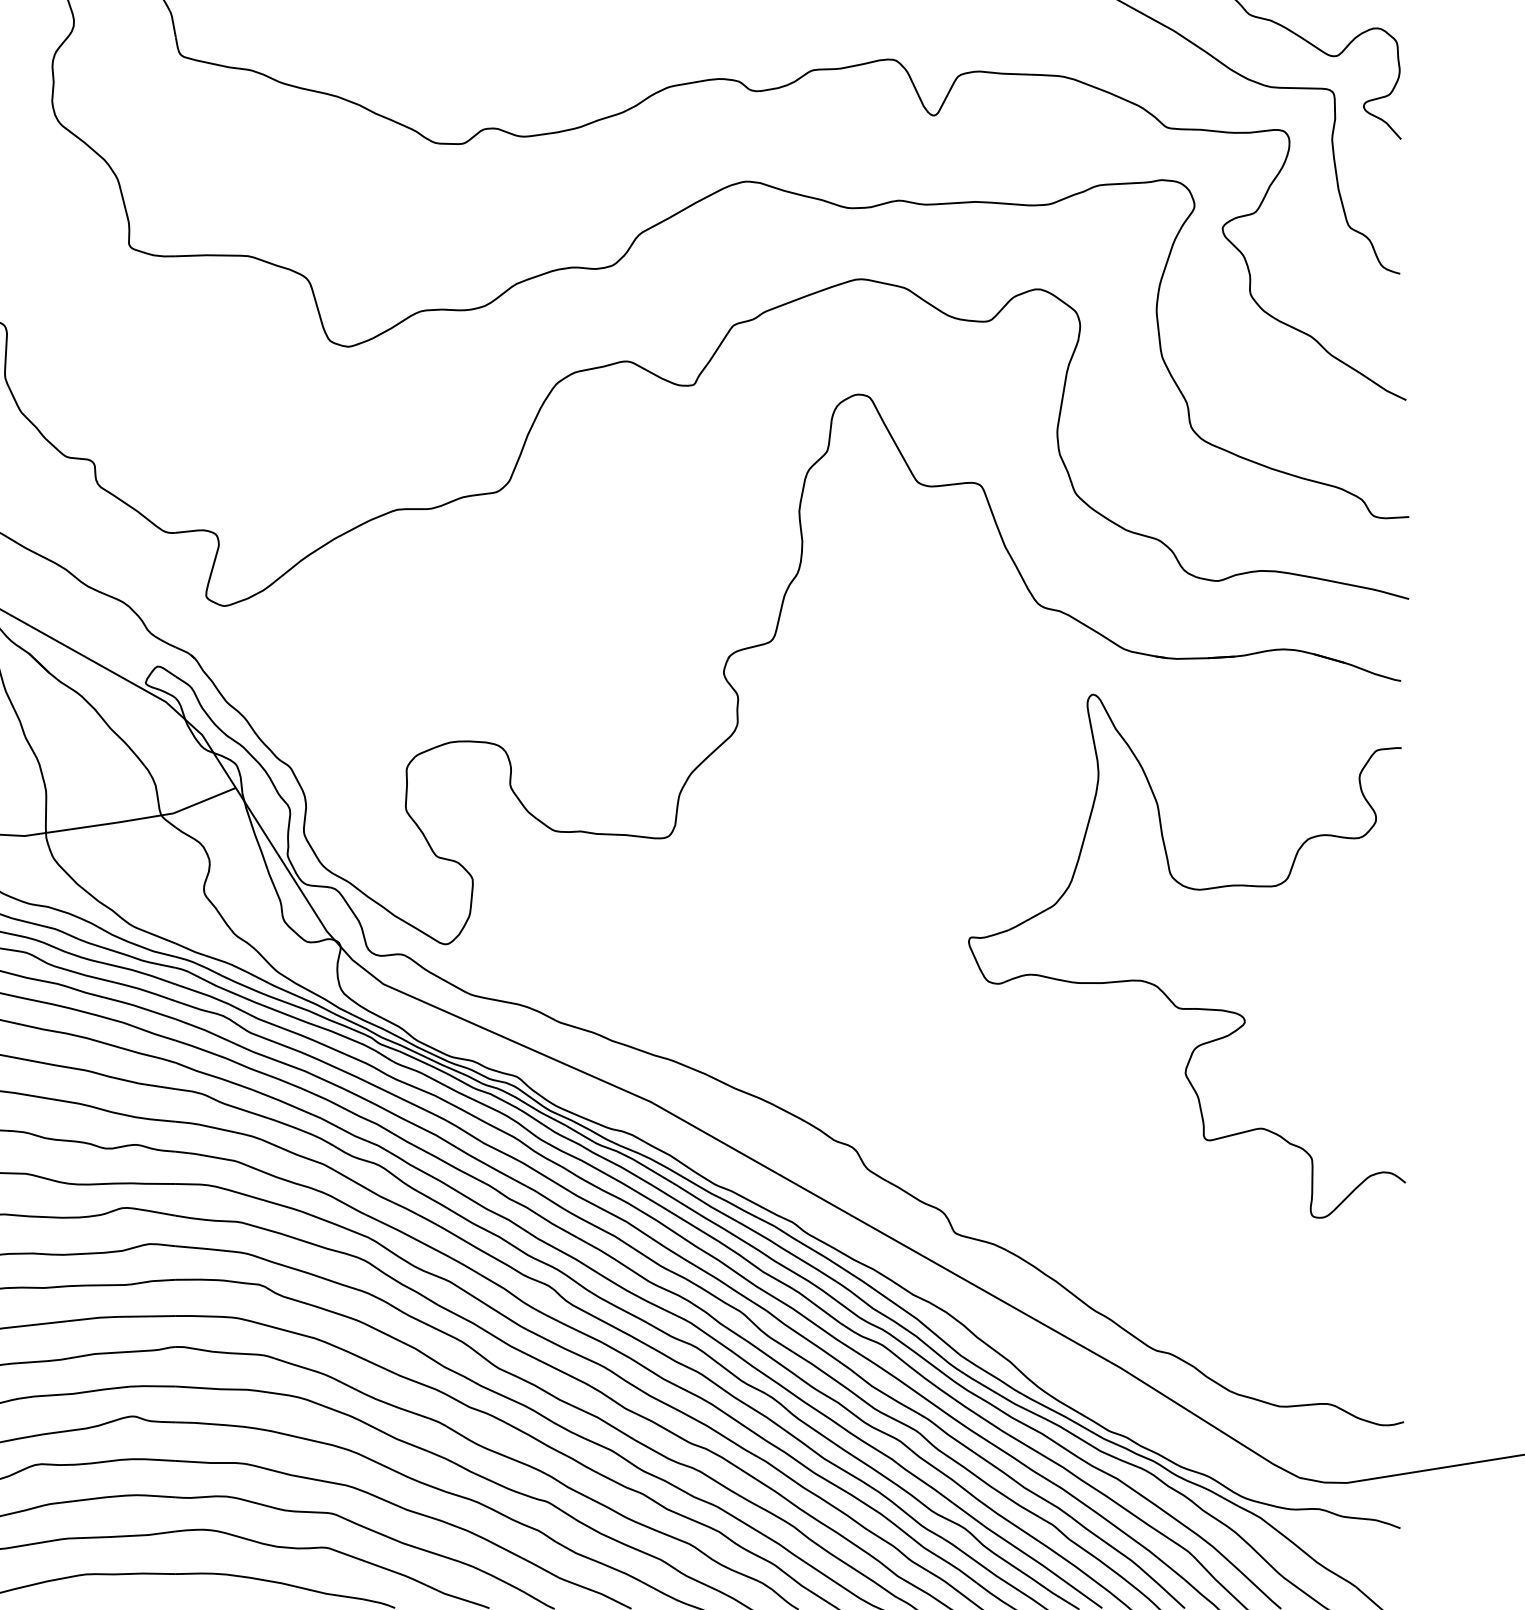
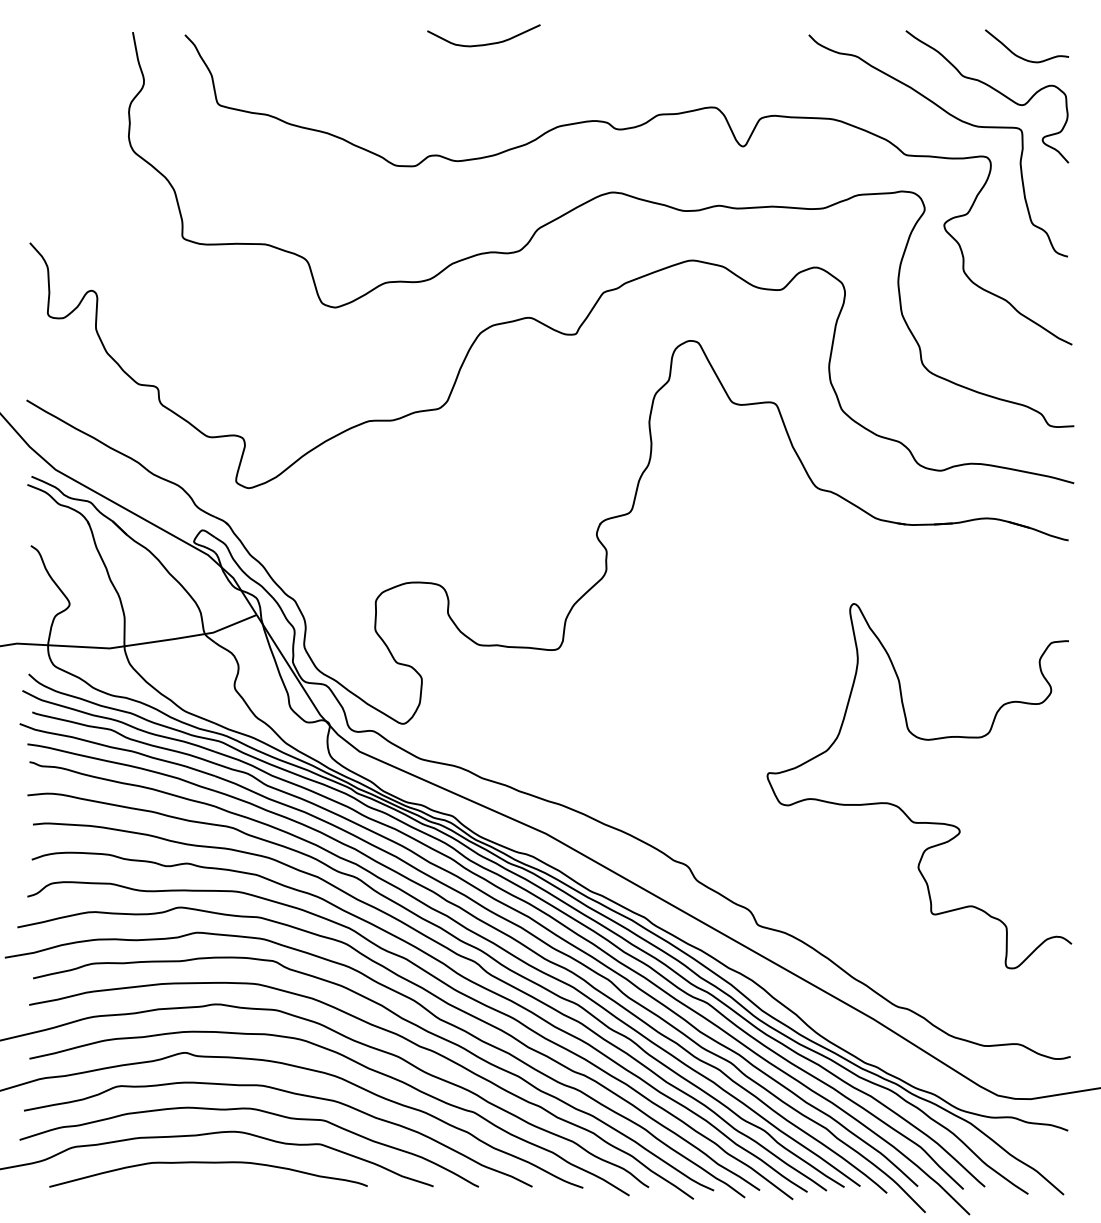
curve: (1158, 985) -> (899, 806), moved

